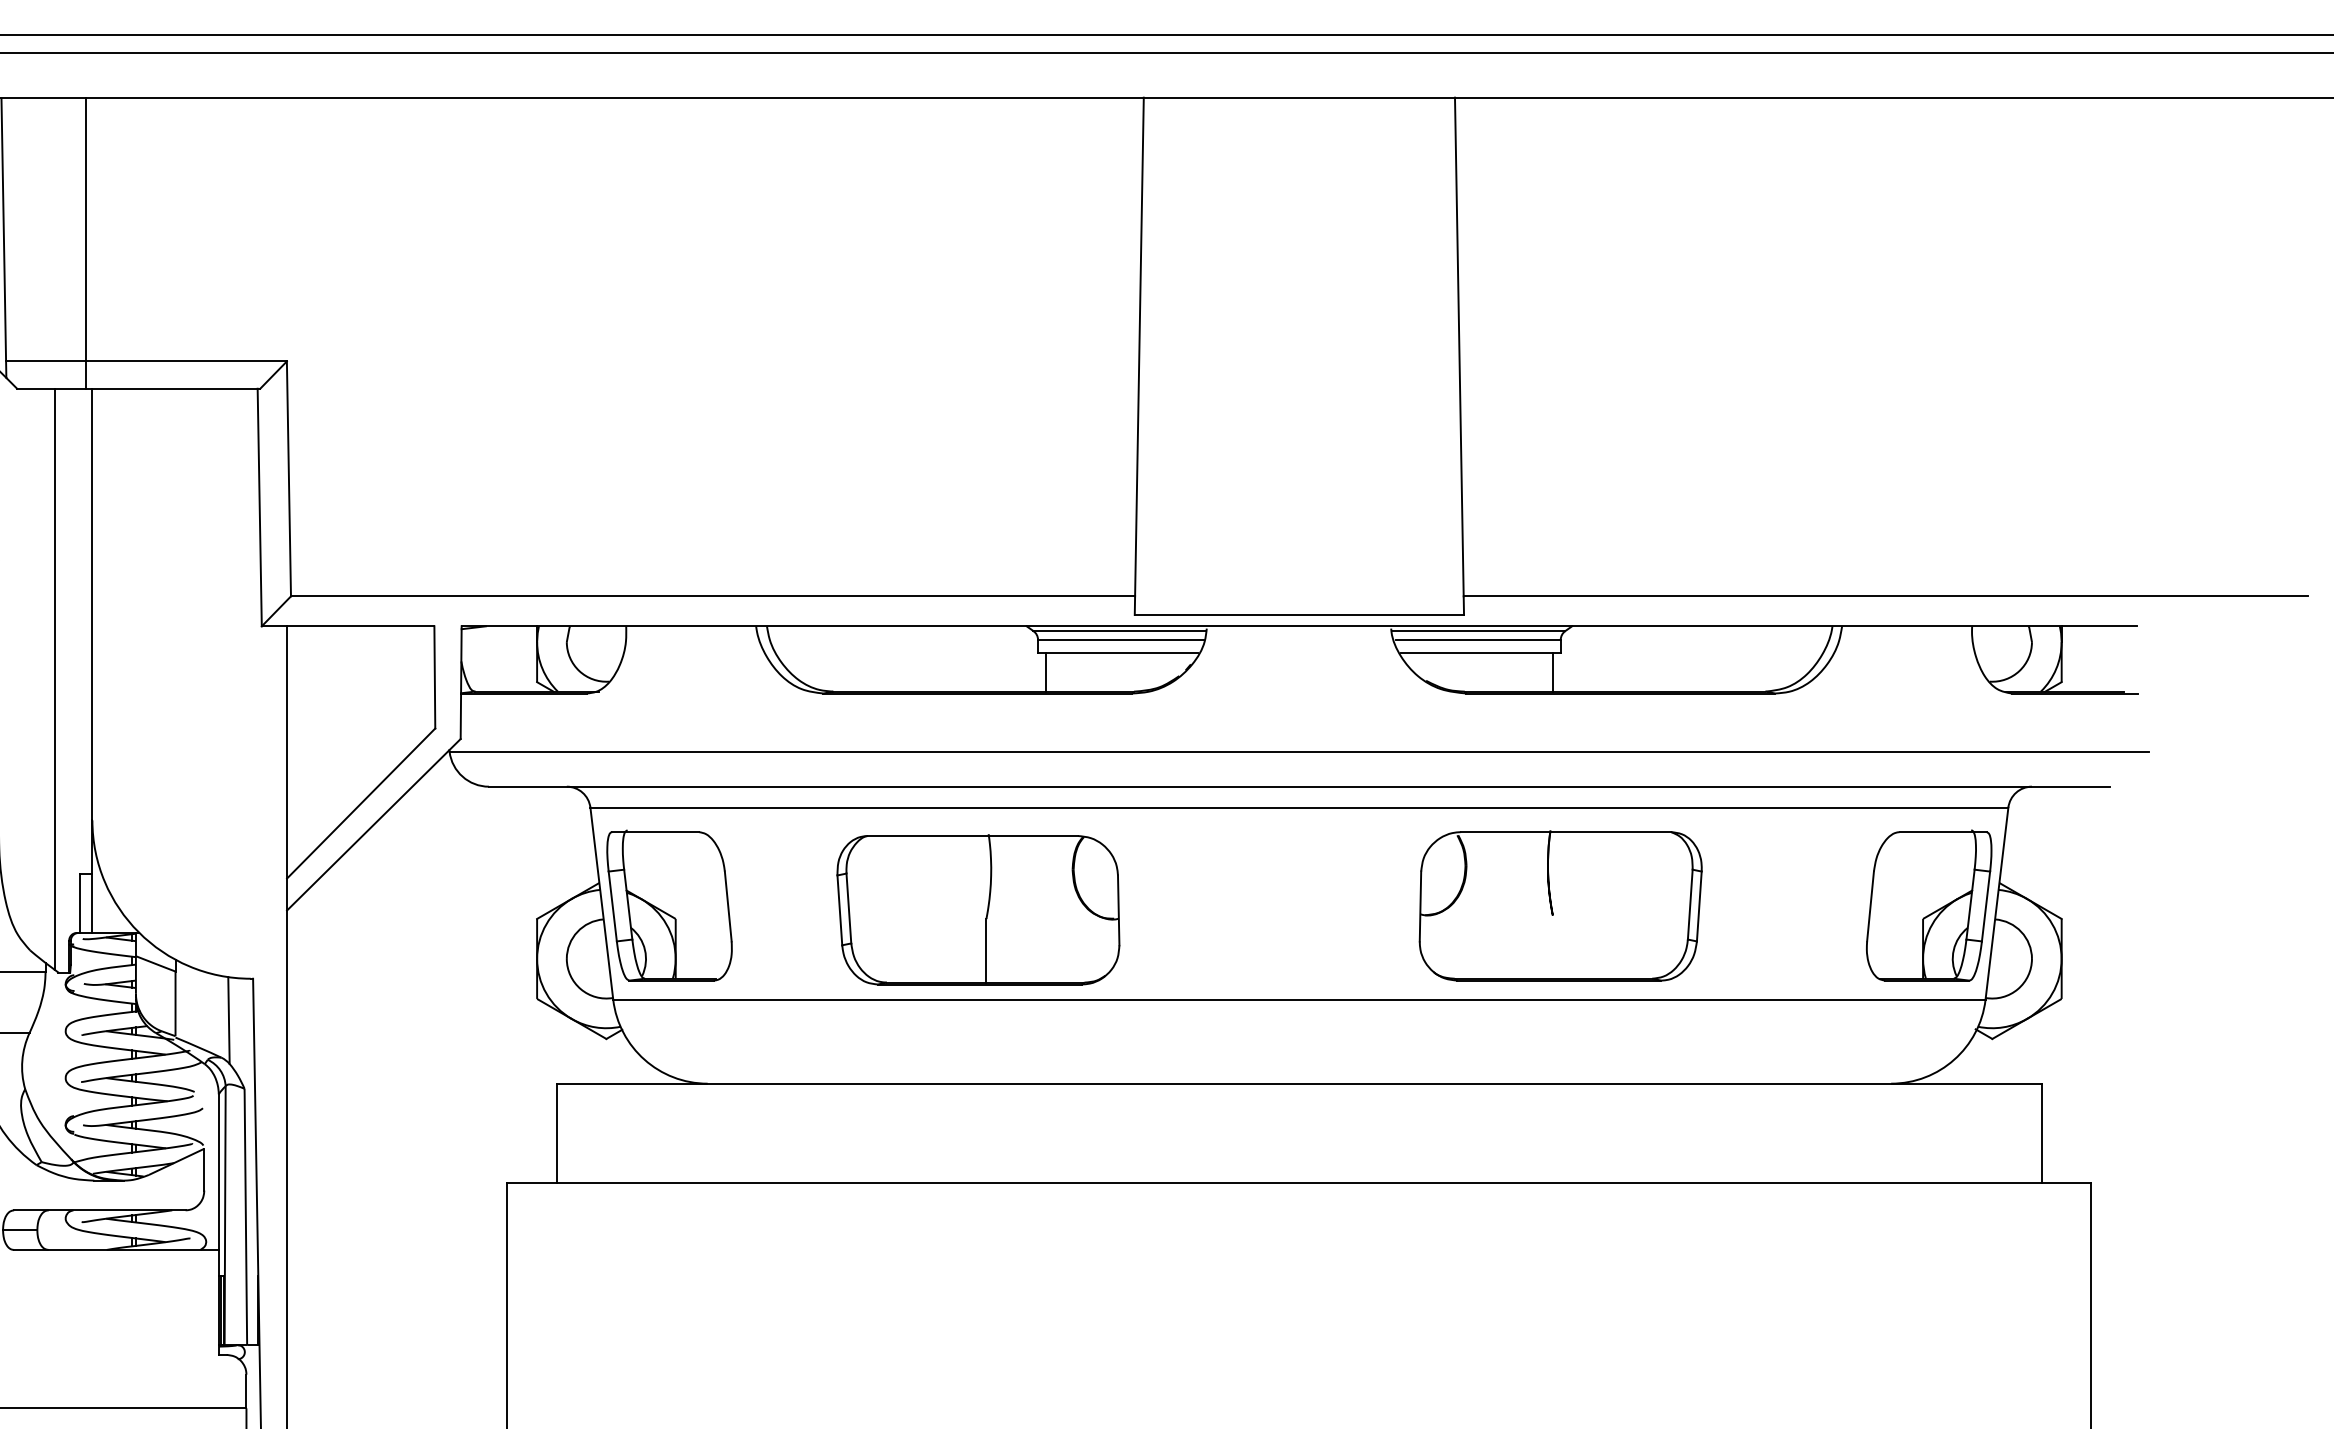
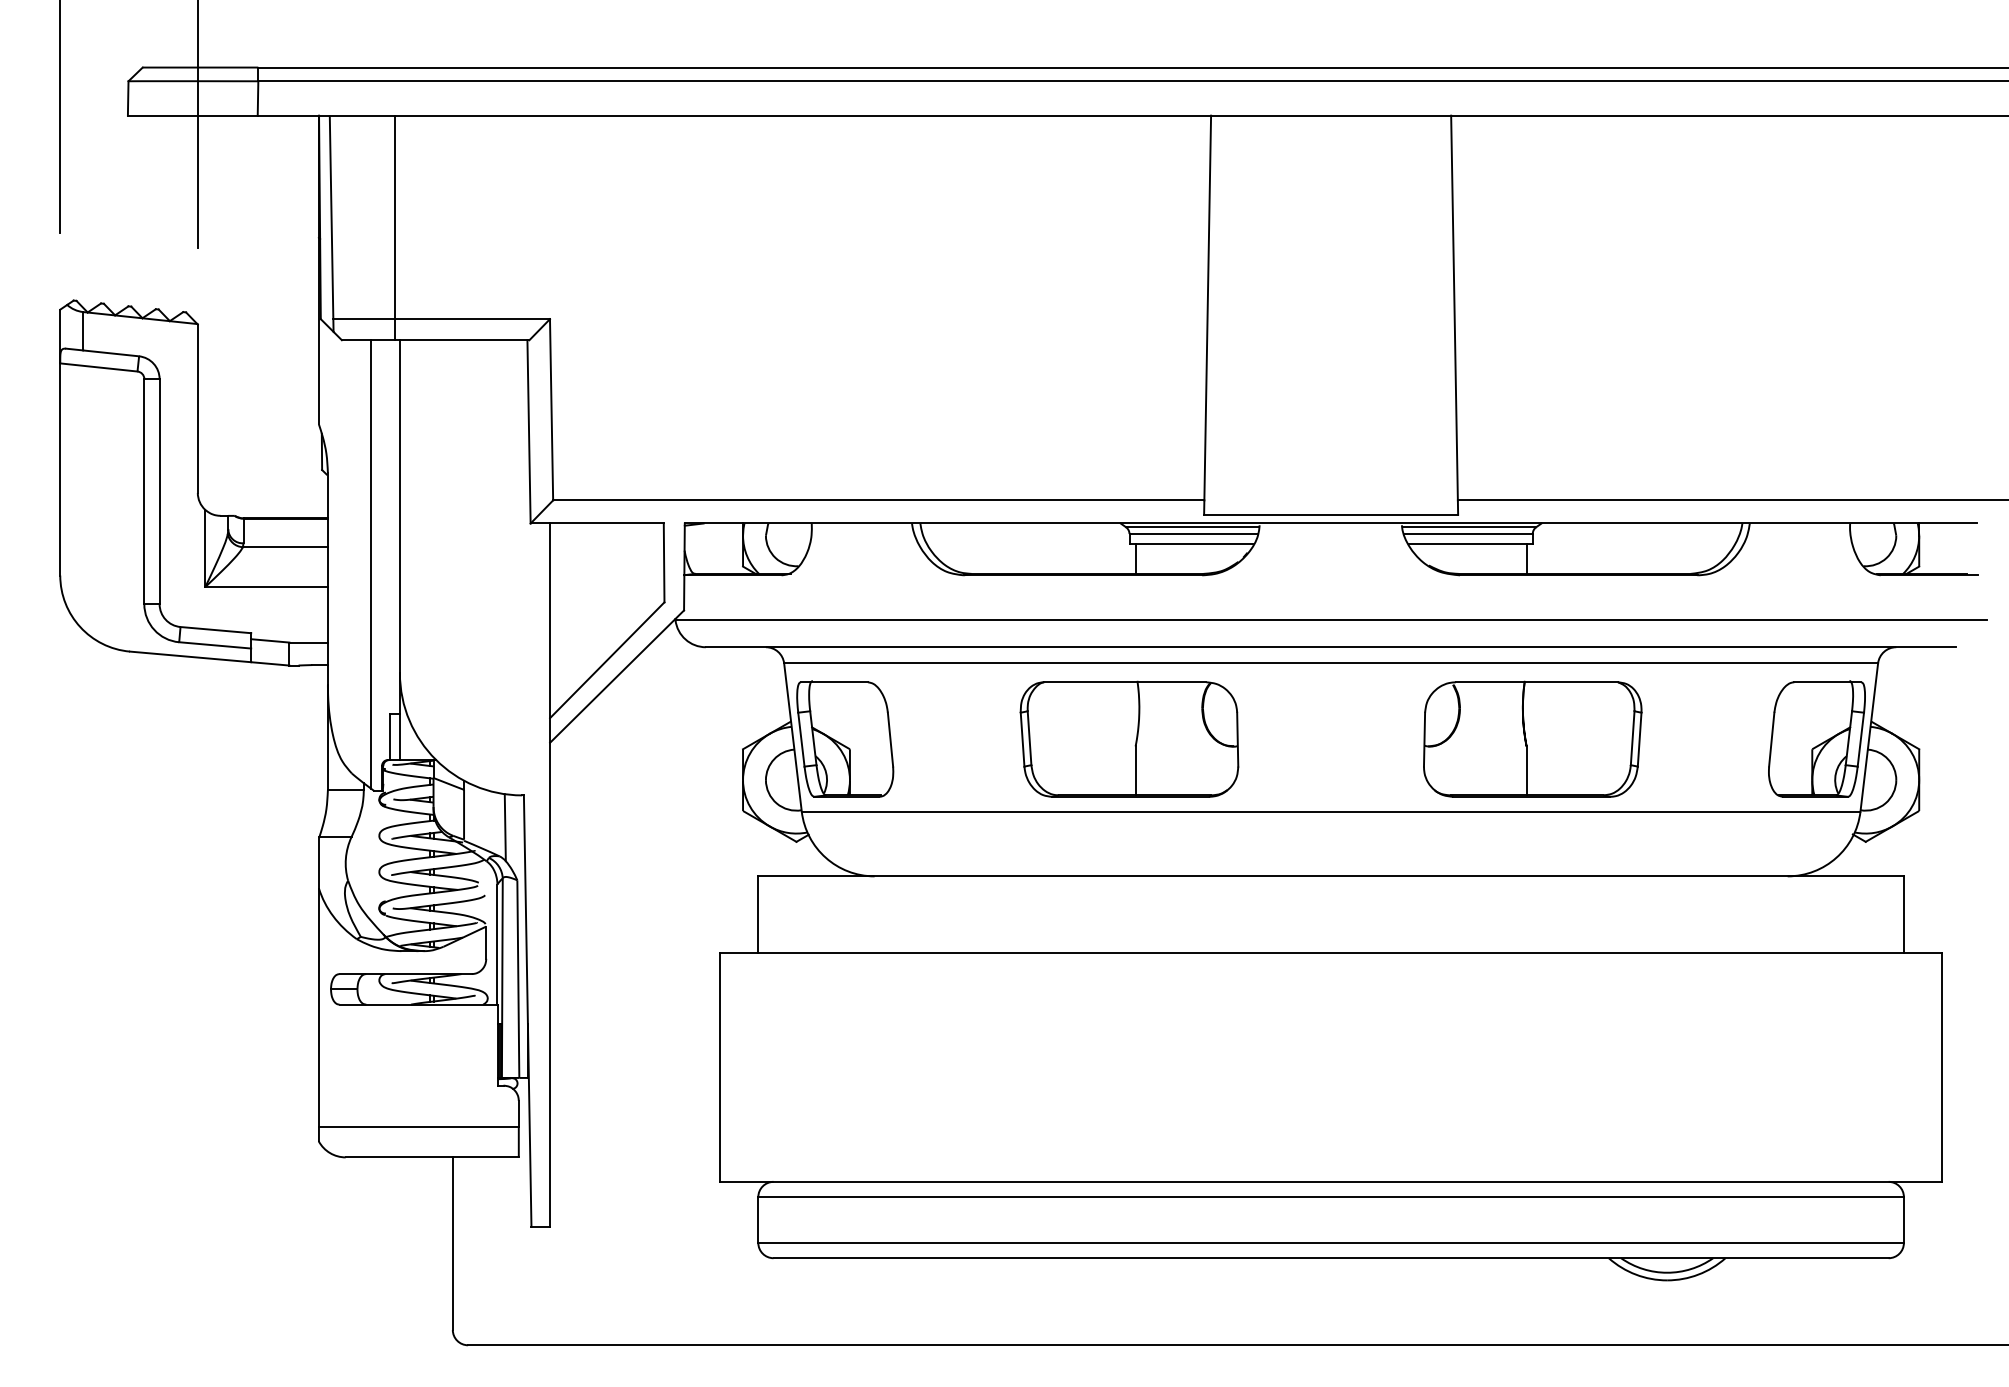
part: (978, 908) -> (1129, 738), moved
line: (1552, 946) -> (1526, 770), added

